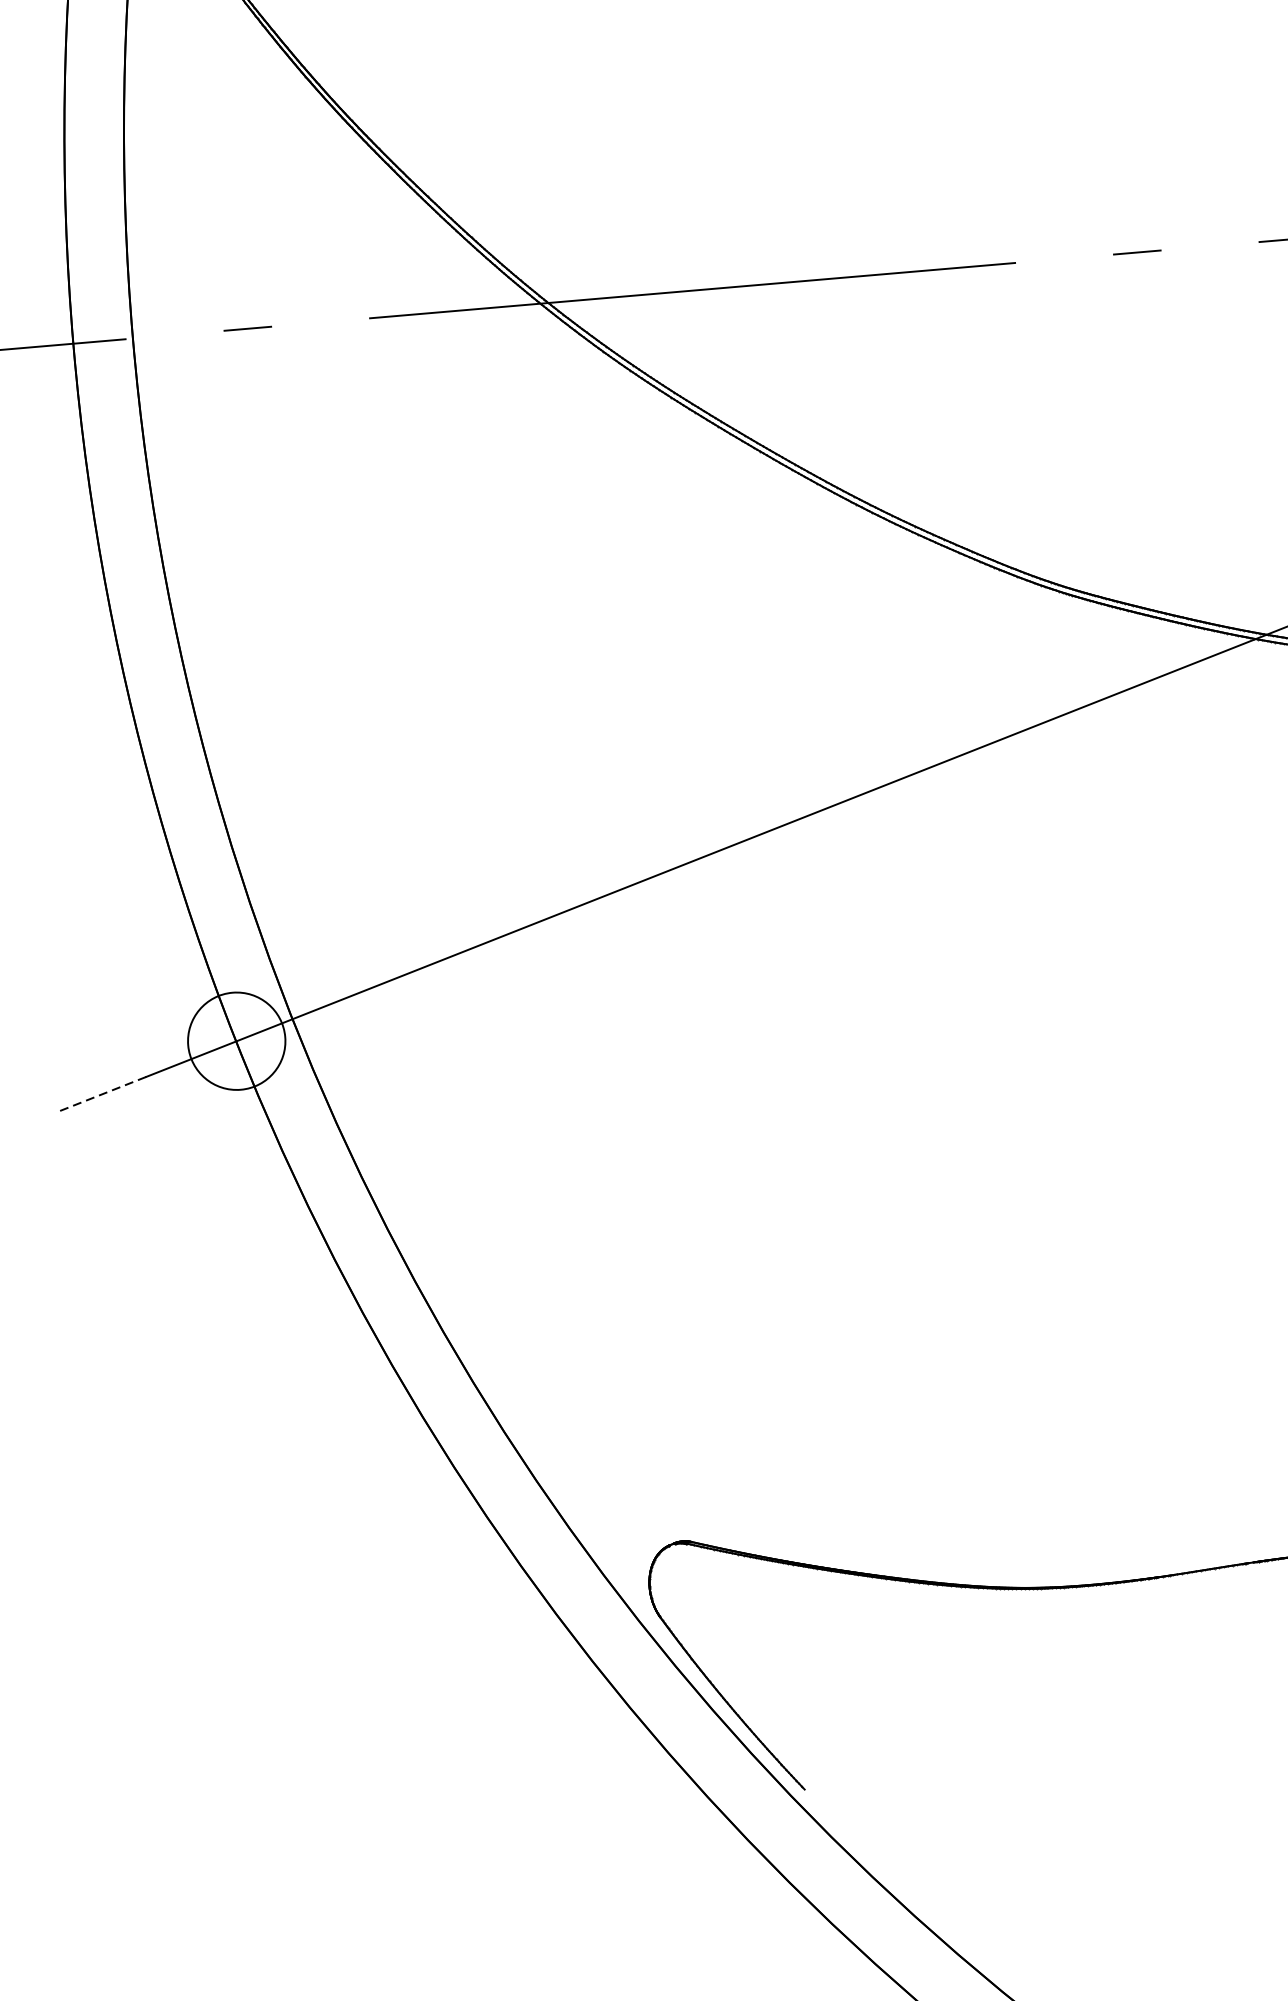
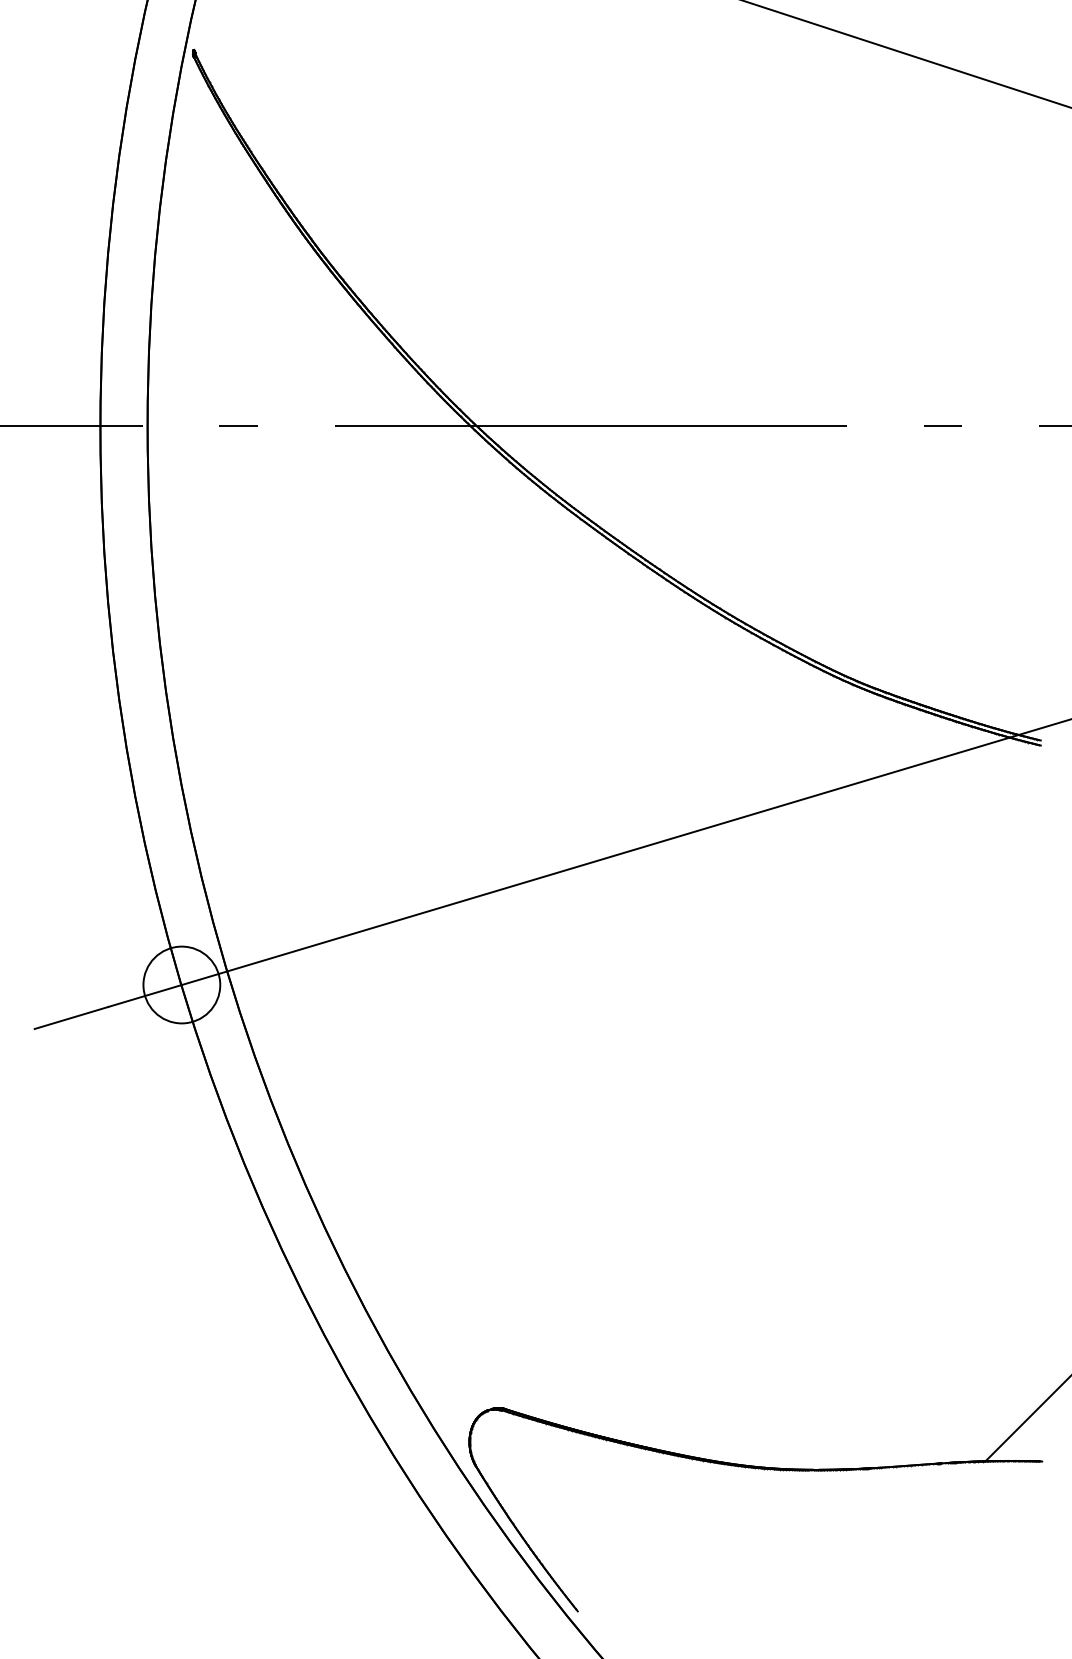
line: (100, 1095) -> (71, 1018), dashed -> solid

